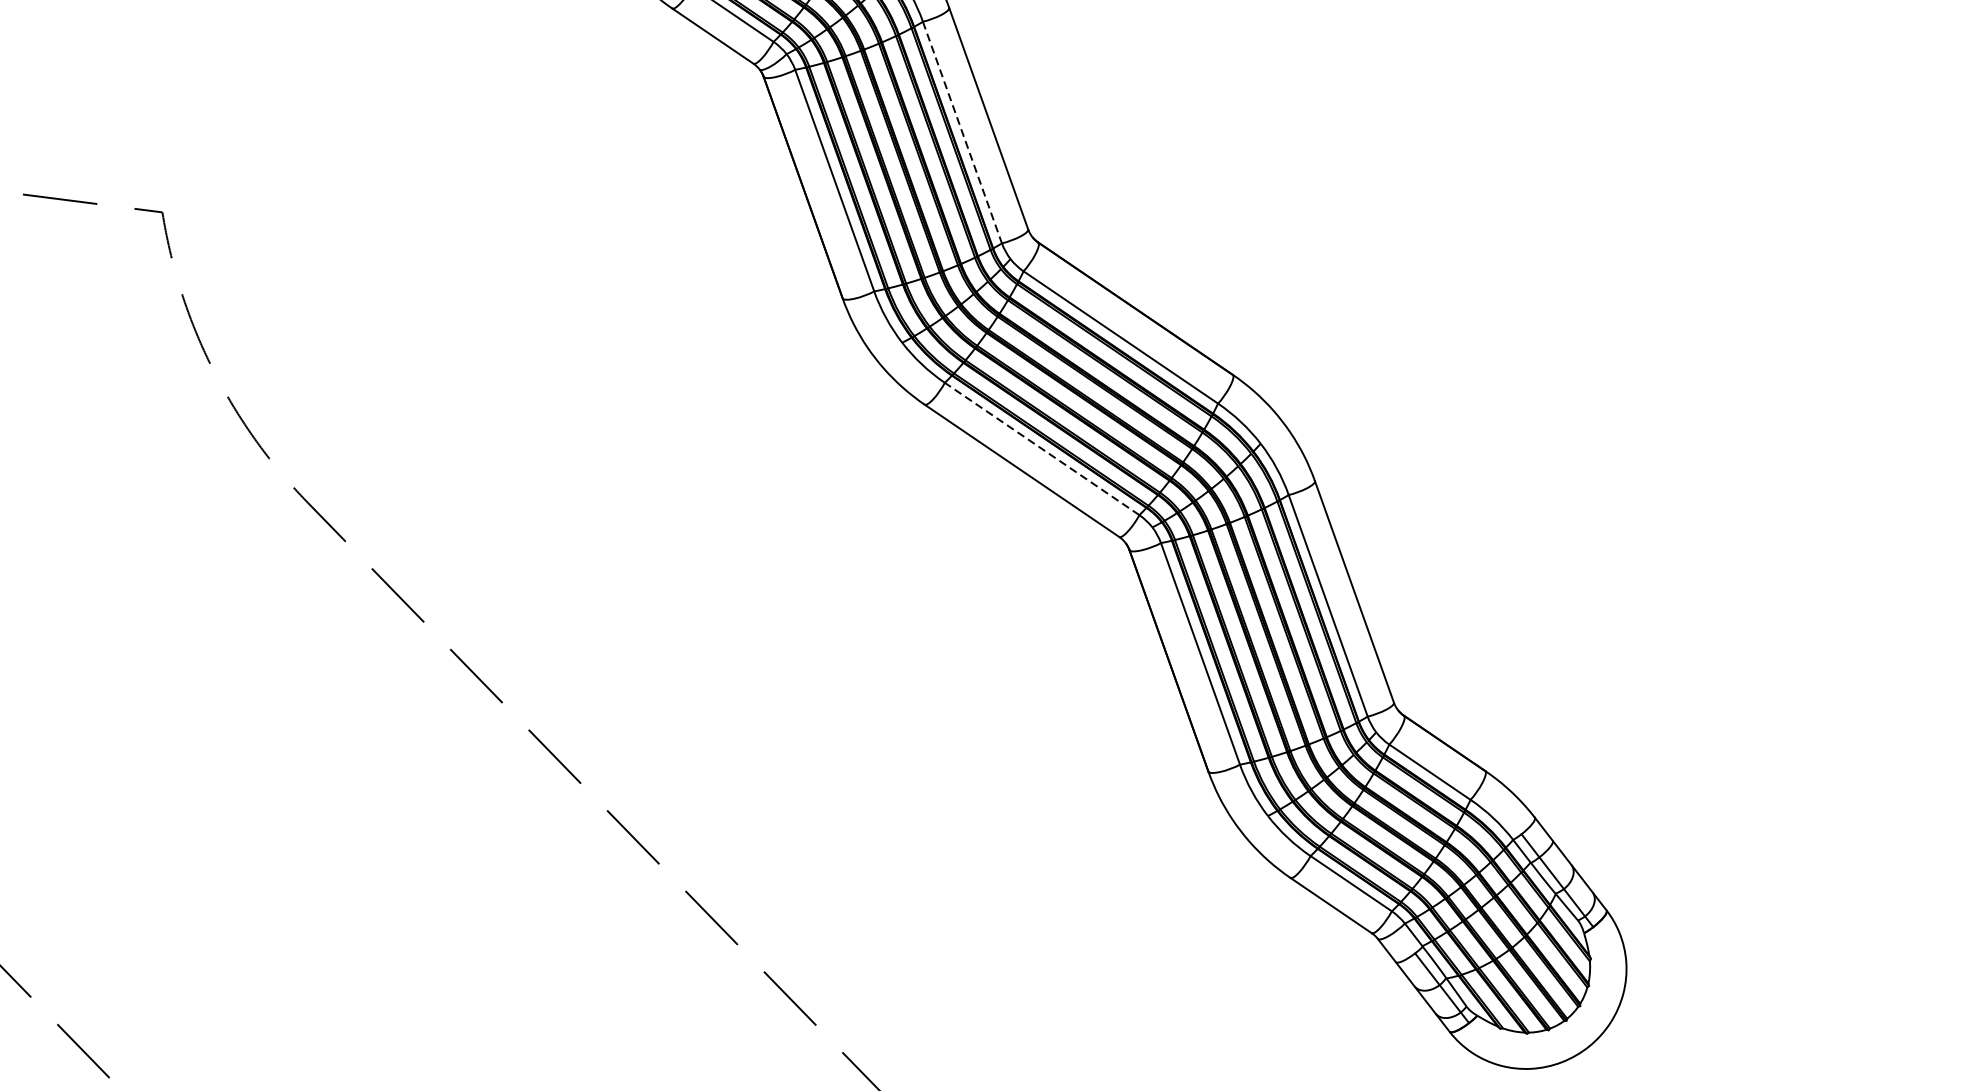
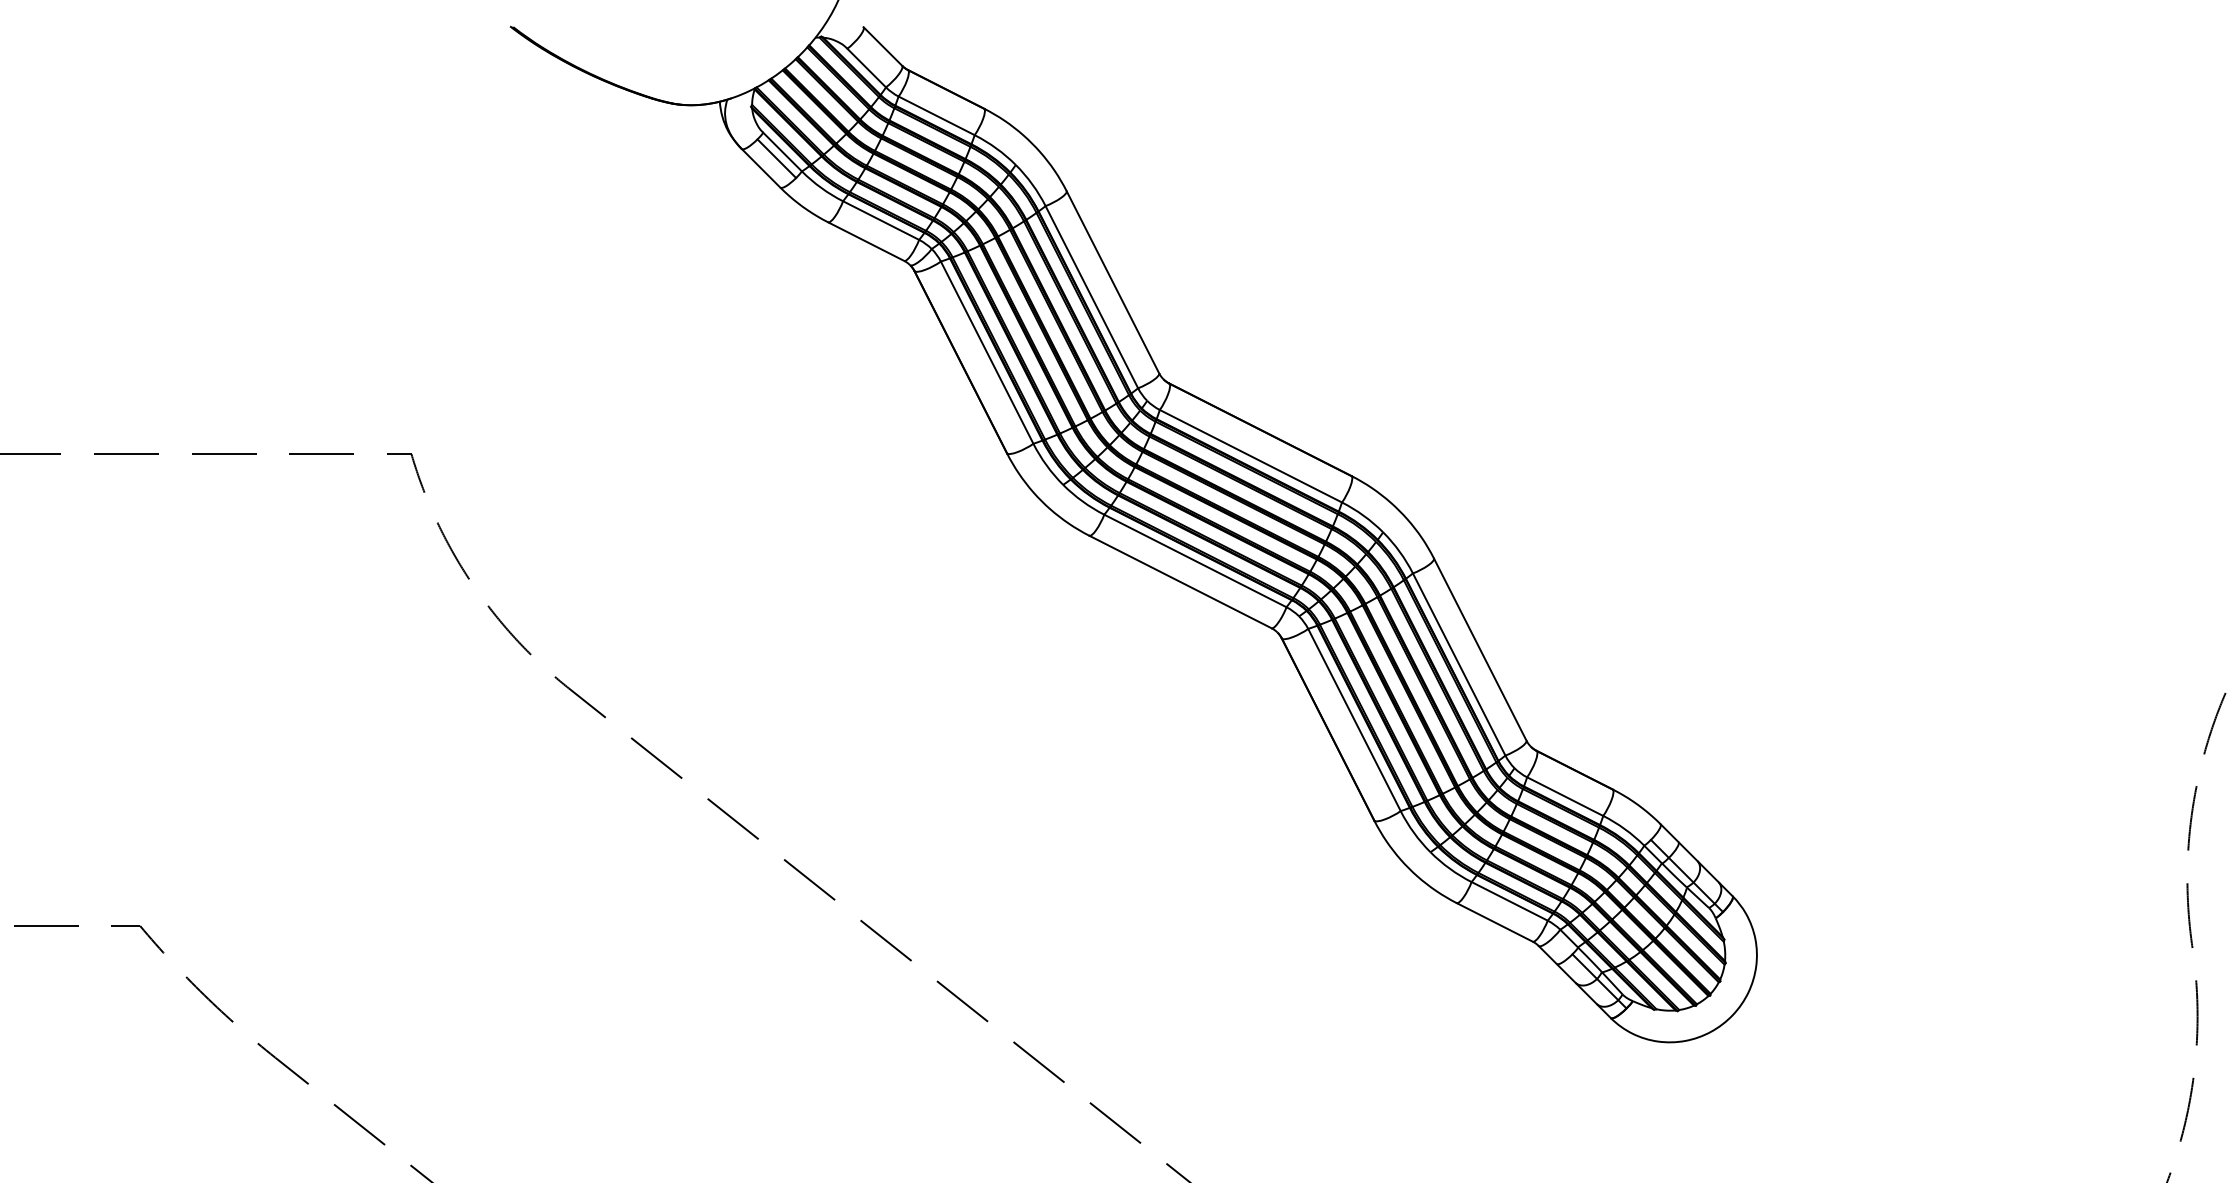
line: (963, 133) -> (1092, 297), dashed -> solid
line: (1041, 448) -> (1194, 560), dashed -> solid

